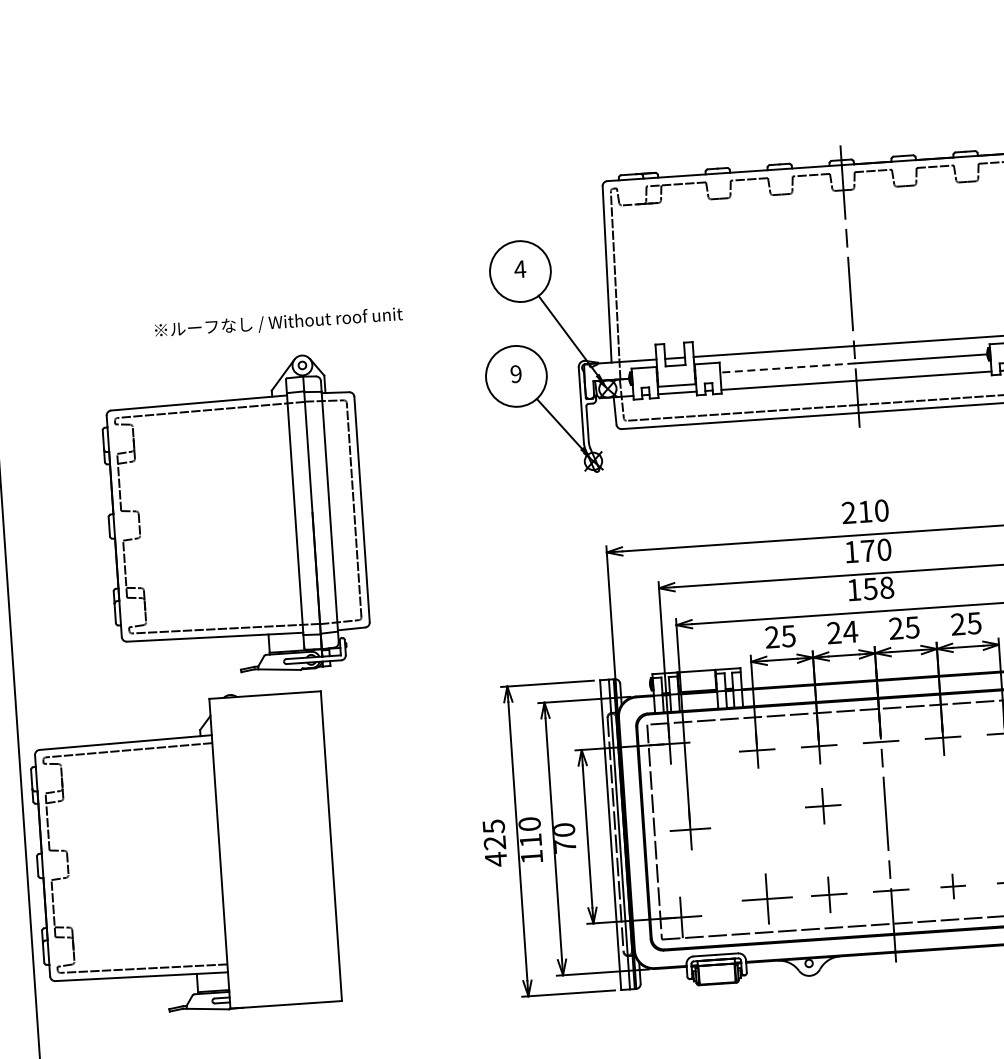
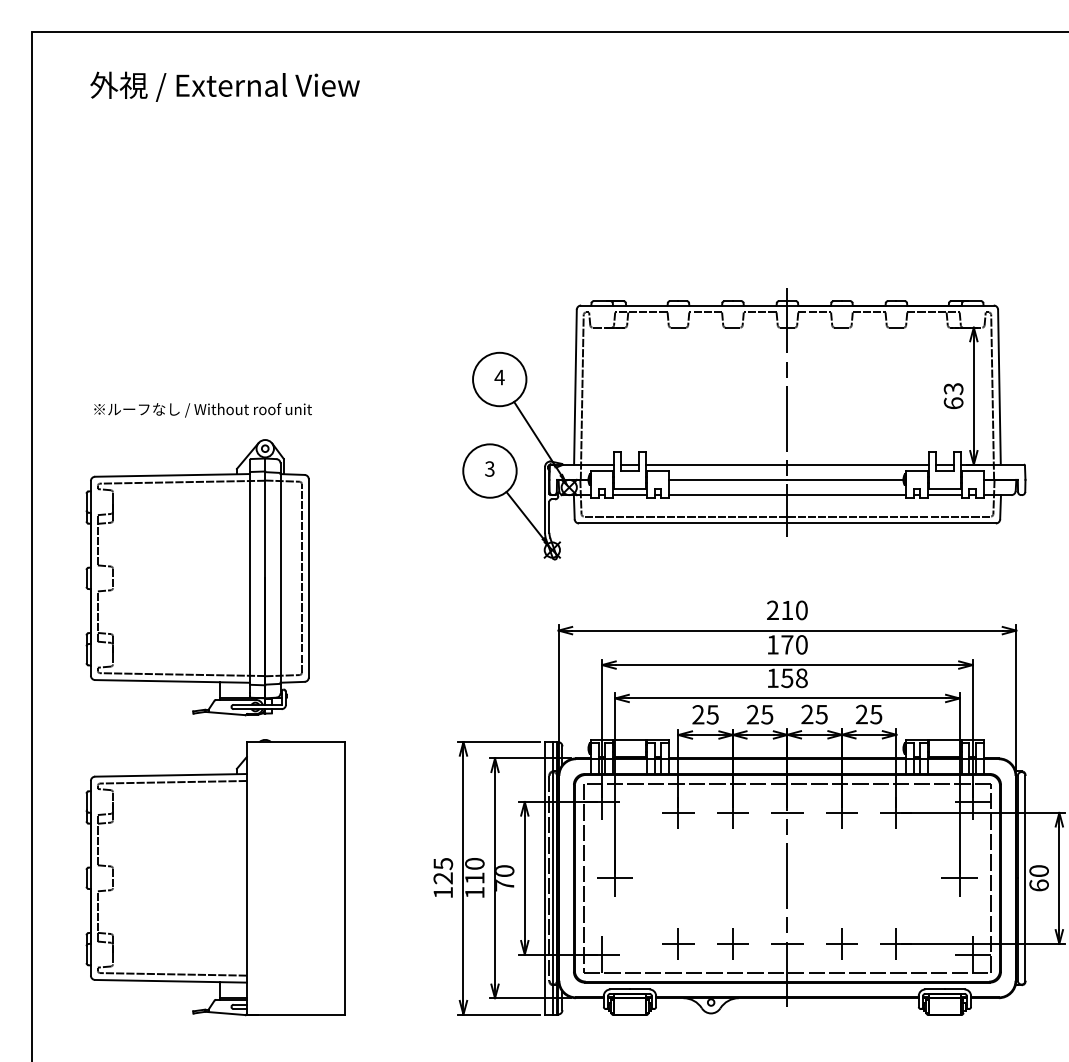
text: (278, 323) -> (202, 410), moved
line: (787, 367) -> (727, 479), dashed -> solid
text: (515, 373) -> (489, 468), 9 -> 3
part: (235, 517) -> (197, 577), moved
text: (849, 631) -> (766, 714), 24 -> 25
part: (822, 806) -> (732, 865), removed
part: (184, 855) -> (215, 877), moved
text: (495, 859) -> (442, 892), 425 -> 125
part: (952, 886) -> (841, 943), size x1.43
part: (767, 898) -> (678, 943), size x0.71

